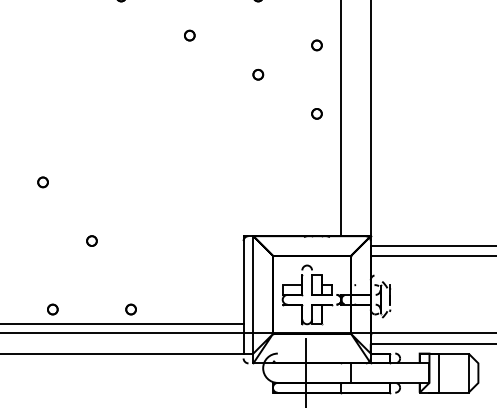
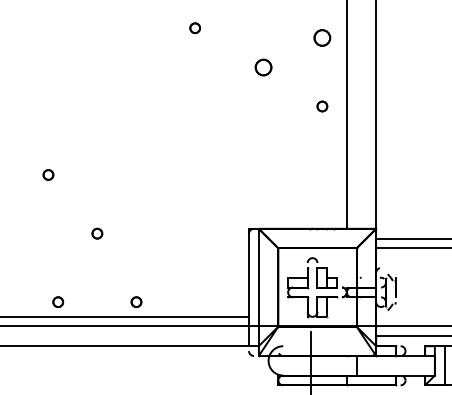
part: (316, 45) -> (321, 38), size x1.6
part: (258, 74) -> (263, 67), size x1.6

